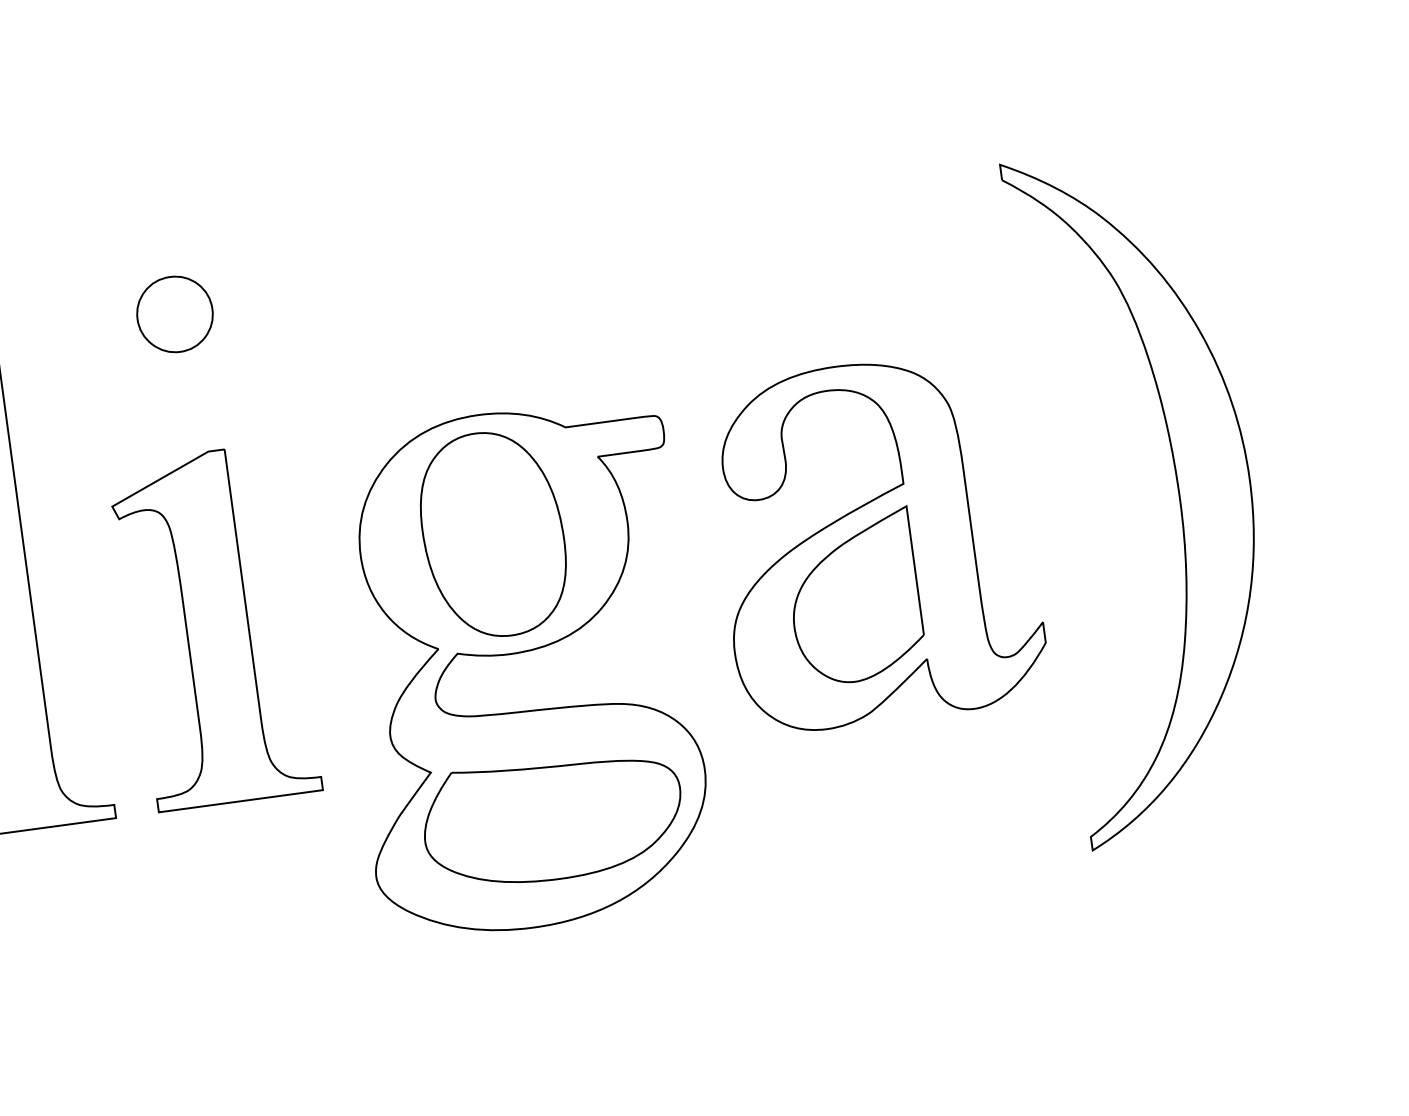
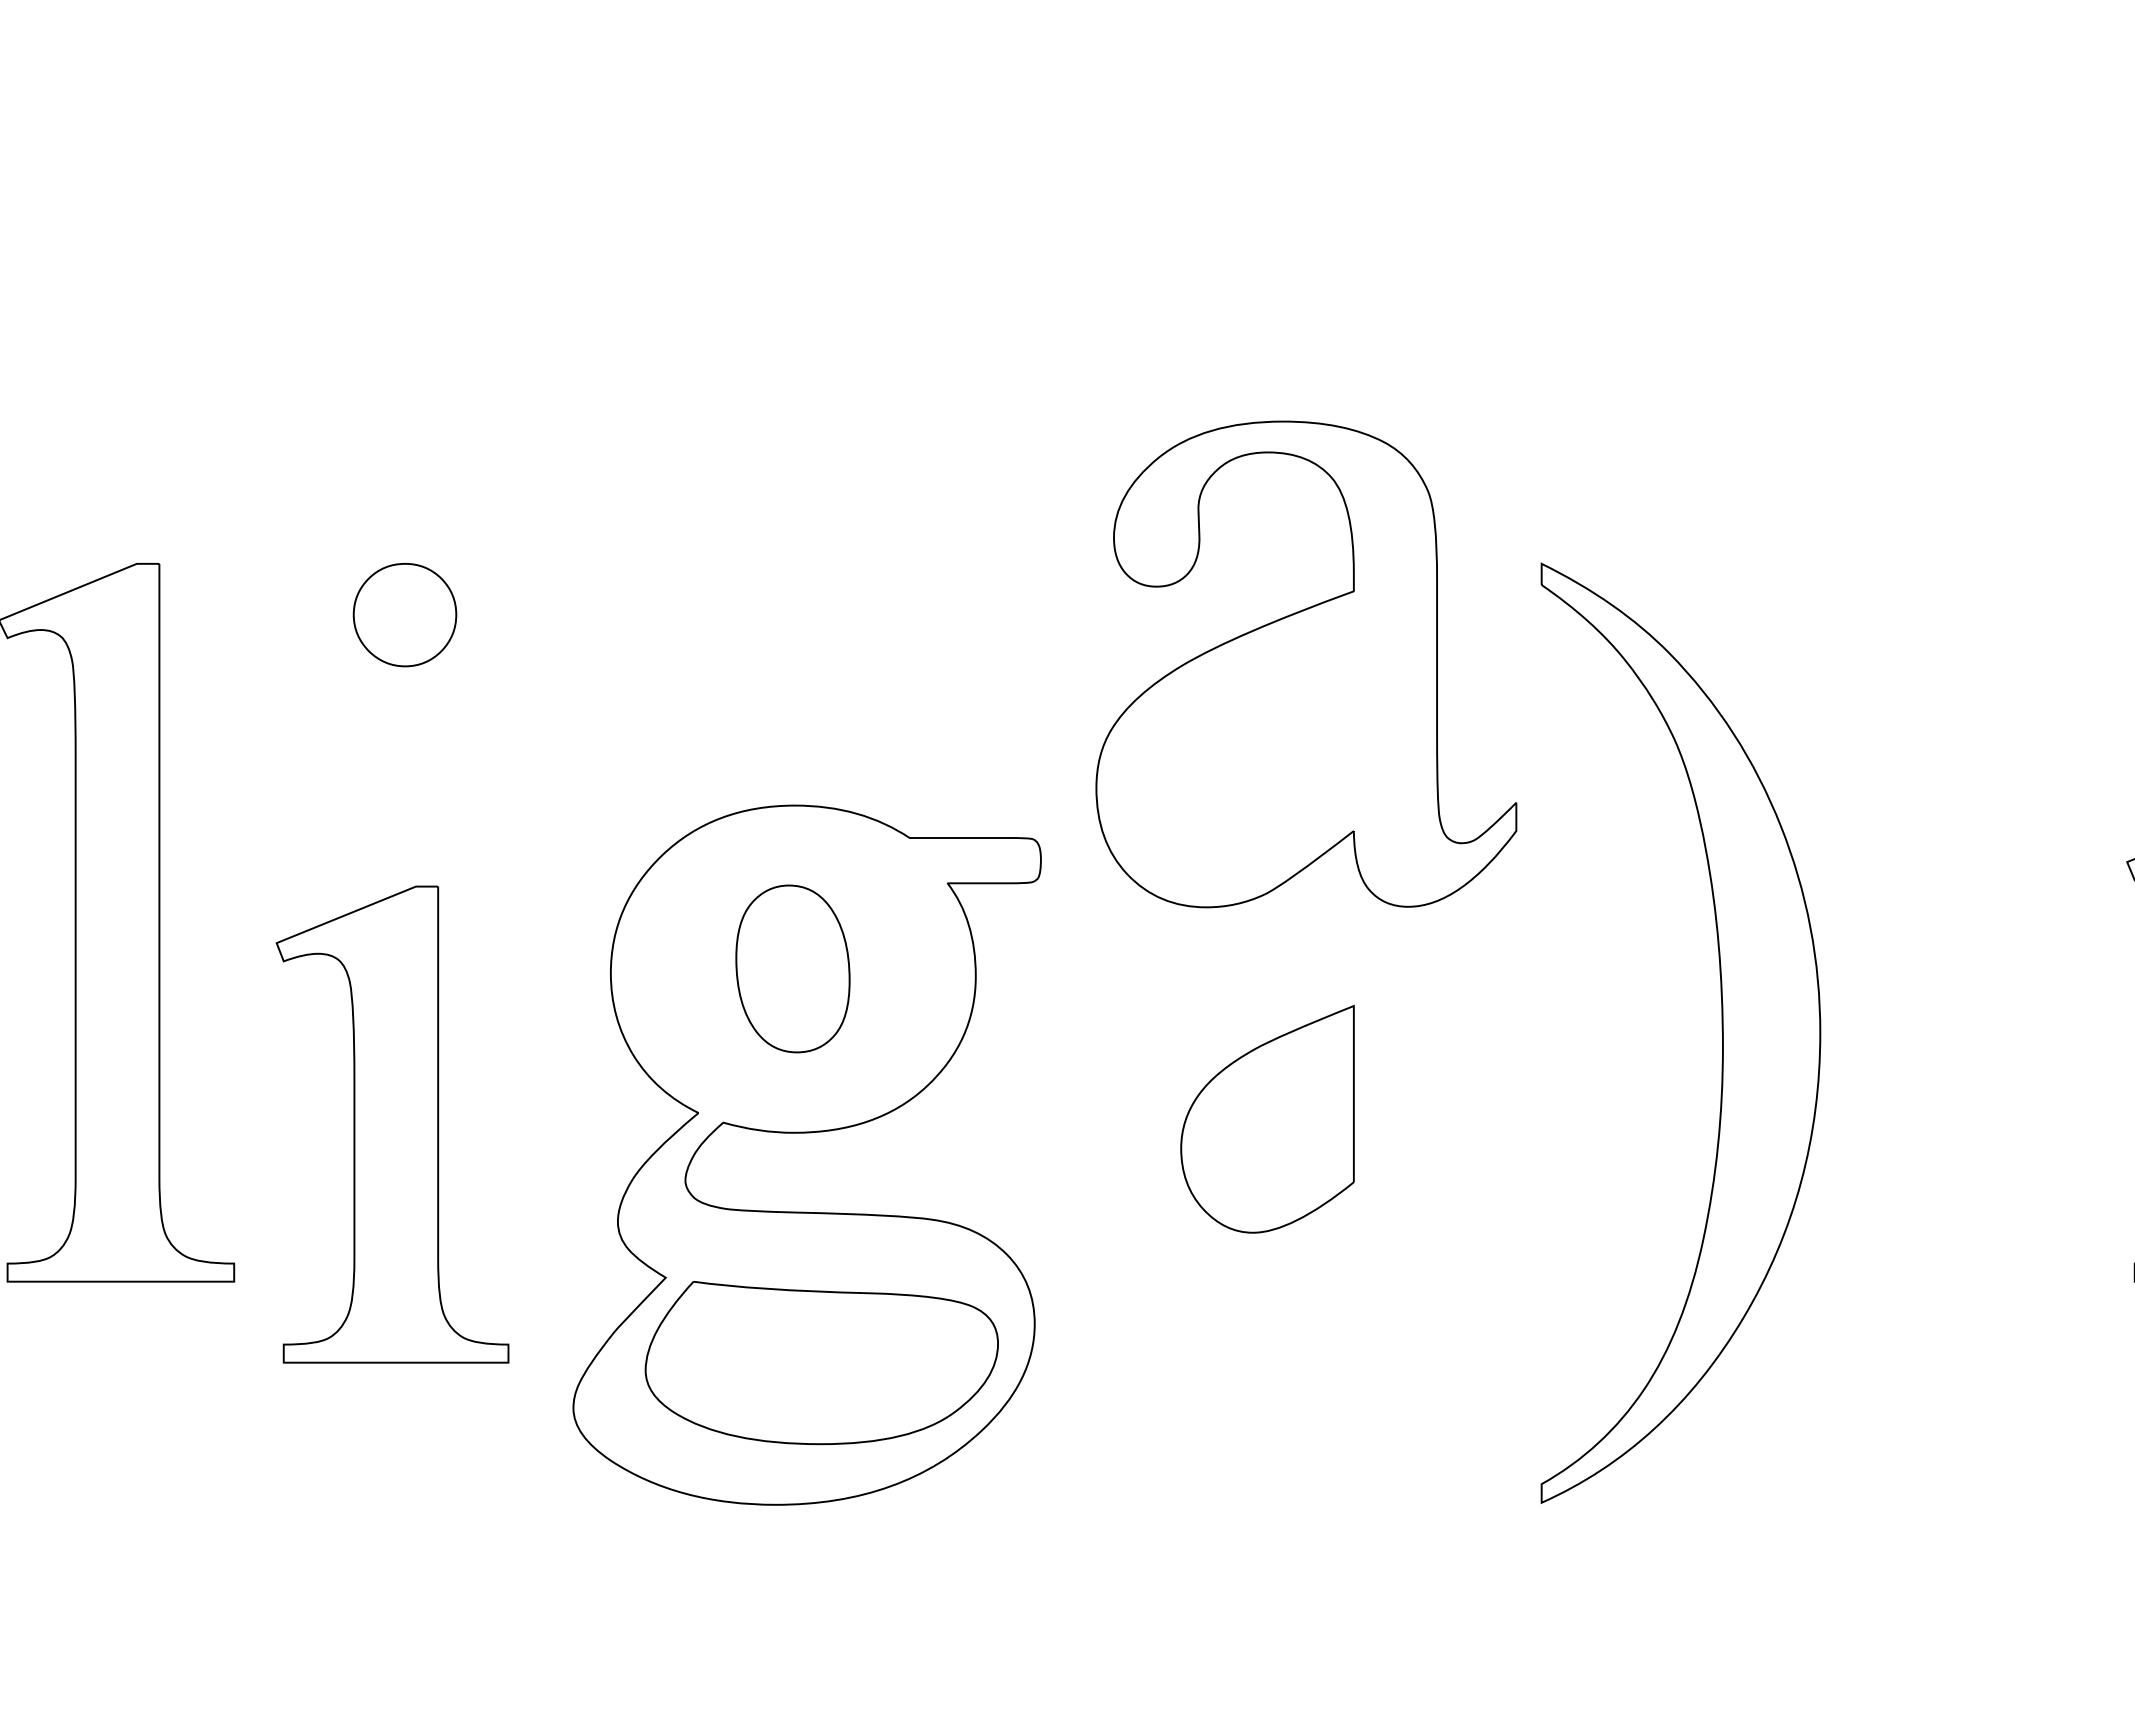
part: (492, 534) -> (792, 968), size x0.6
part: (876, 541) -> (1306, 664), moved
part: (214, 627) -> (392, 1124), moved

